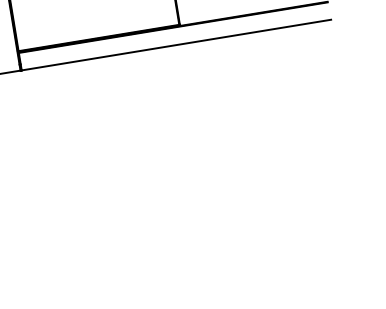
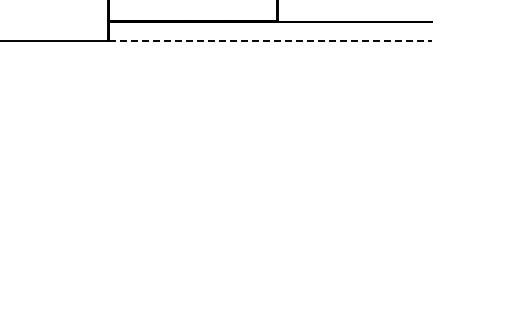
line: (176, 45) -> (270, 40), solid -> dashed

